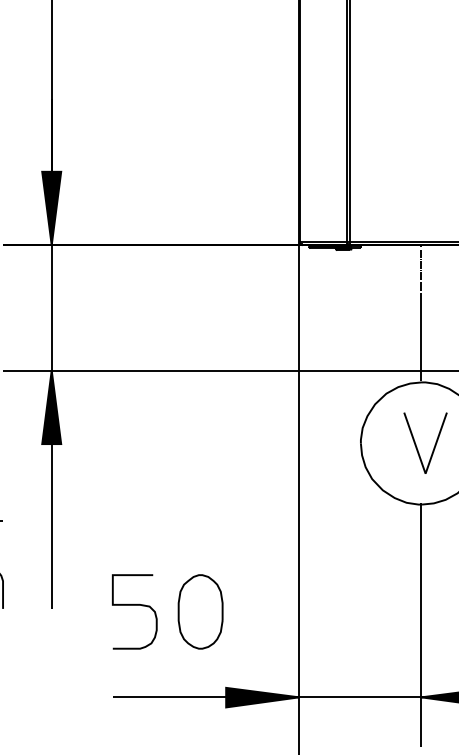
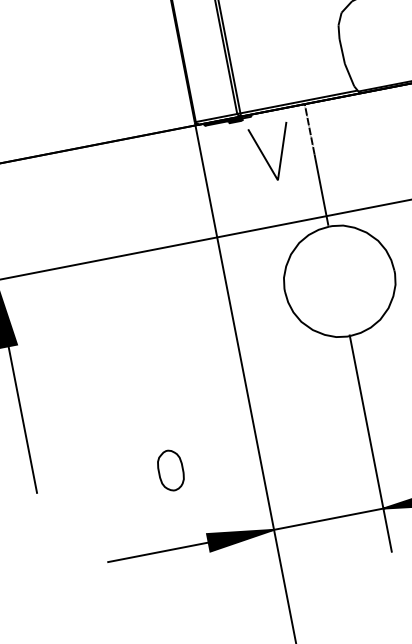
line: (416, 444) -> (264, 155), moved
curve: (134, 605) -> (110, 476), removed
part: (200, 611) -> (170, 470), size x0.6

